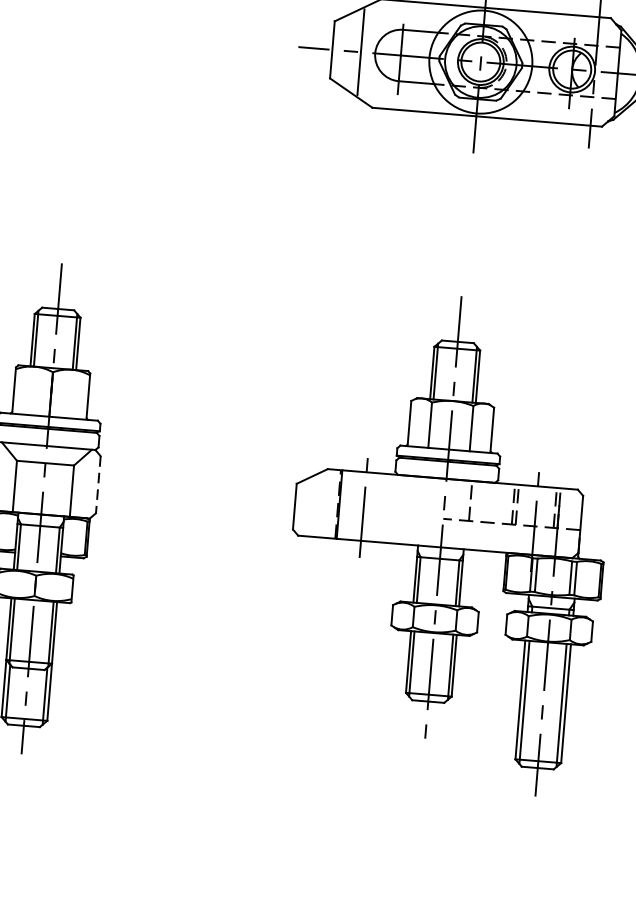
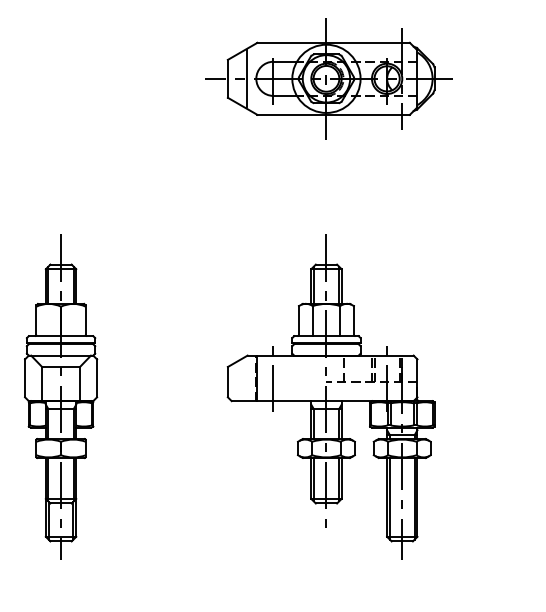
line: (98, 484) -> (97, 378), dashed -> solid

